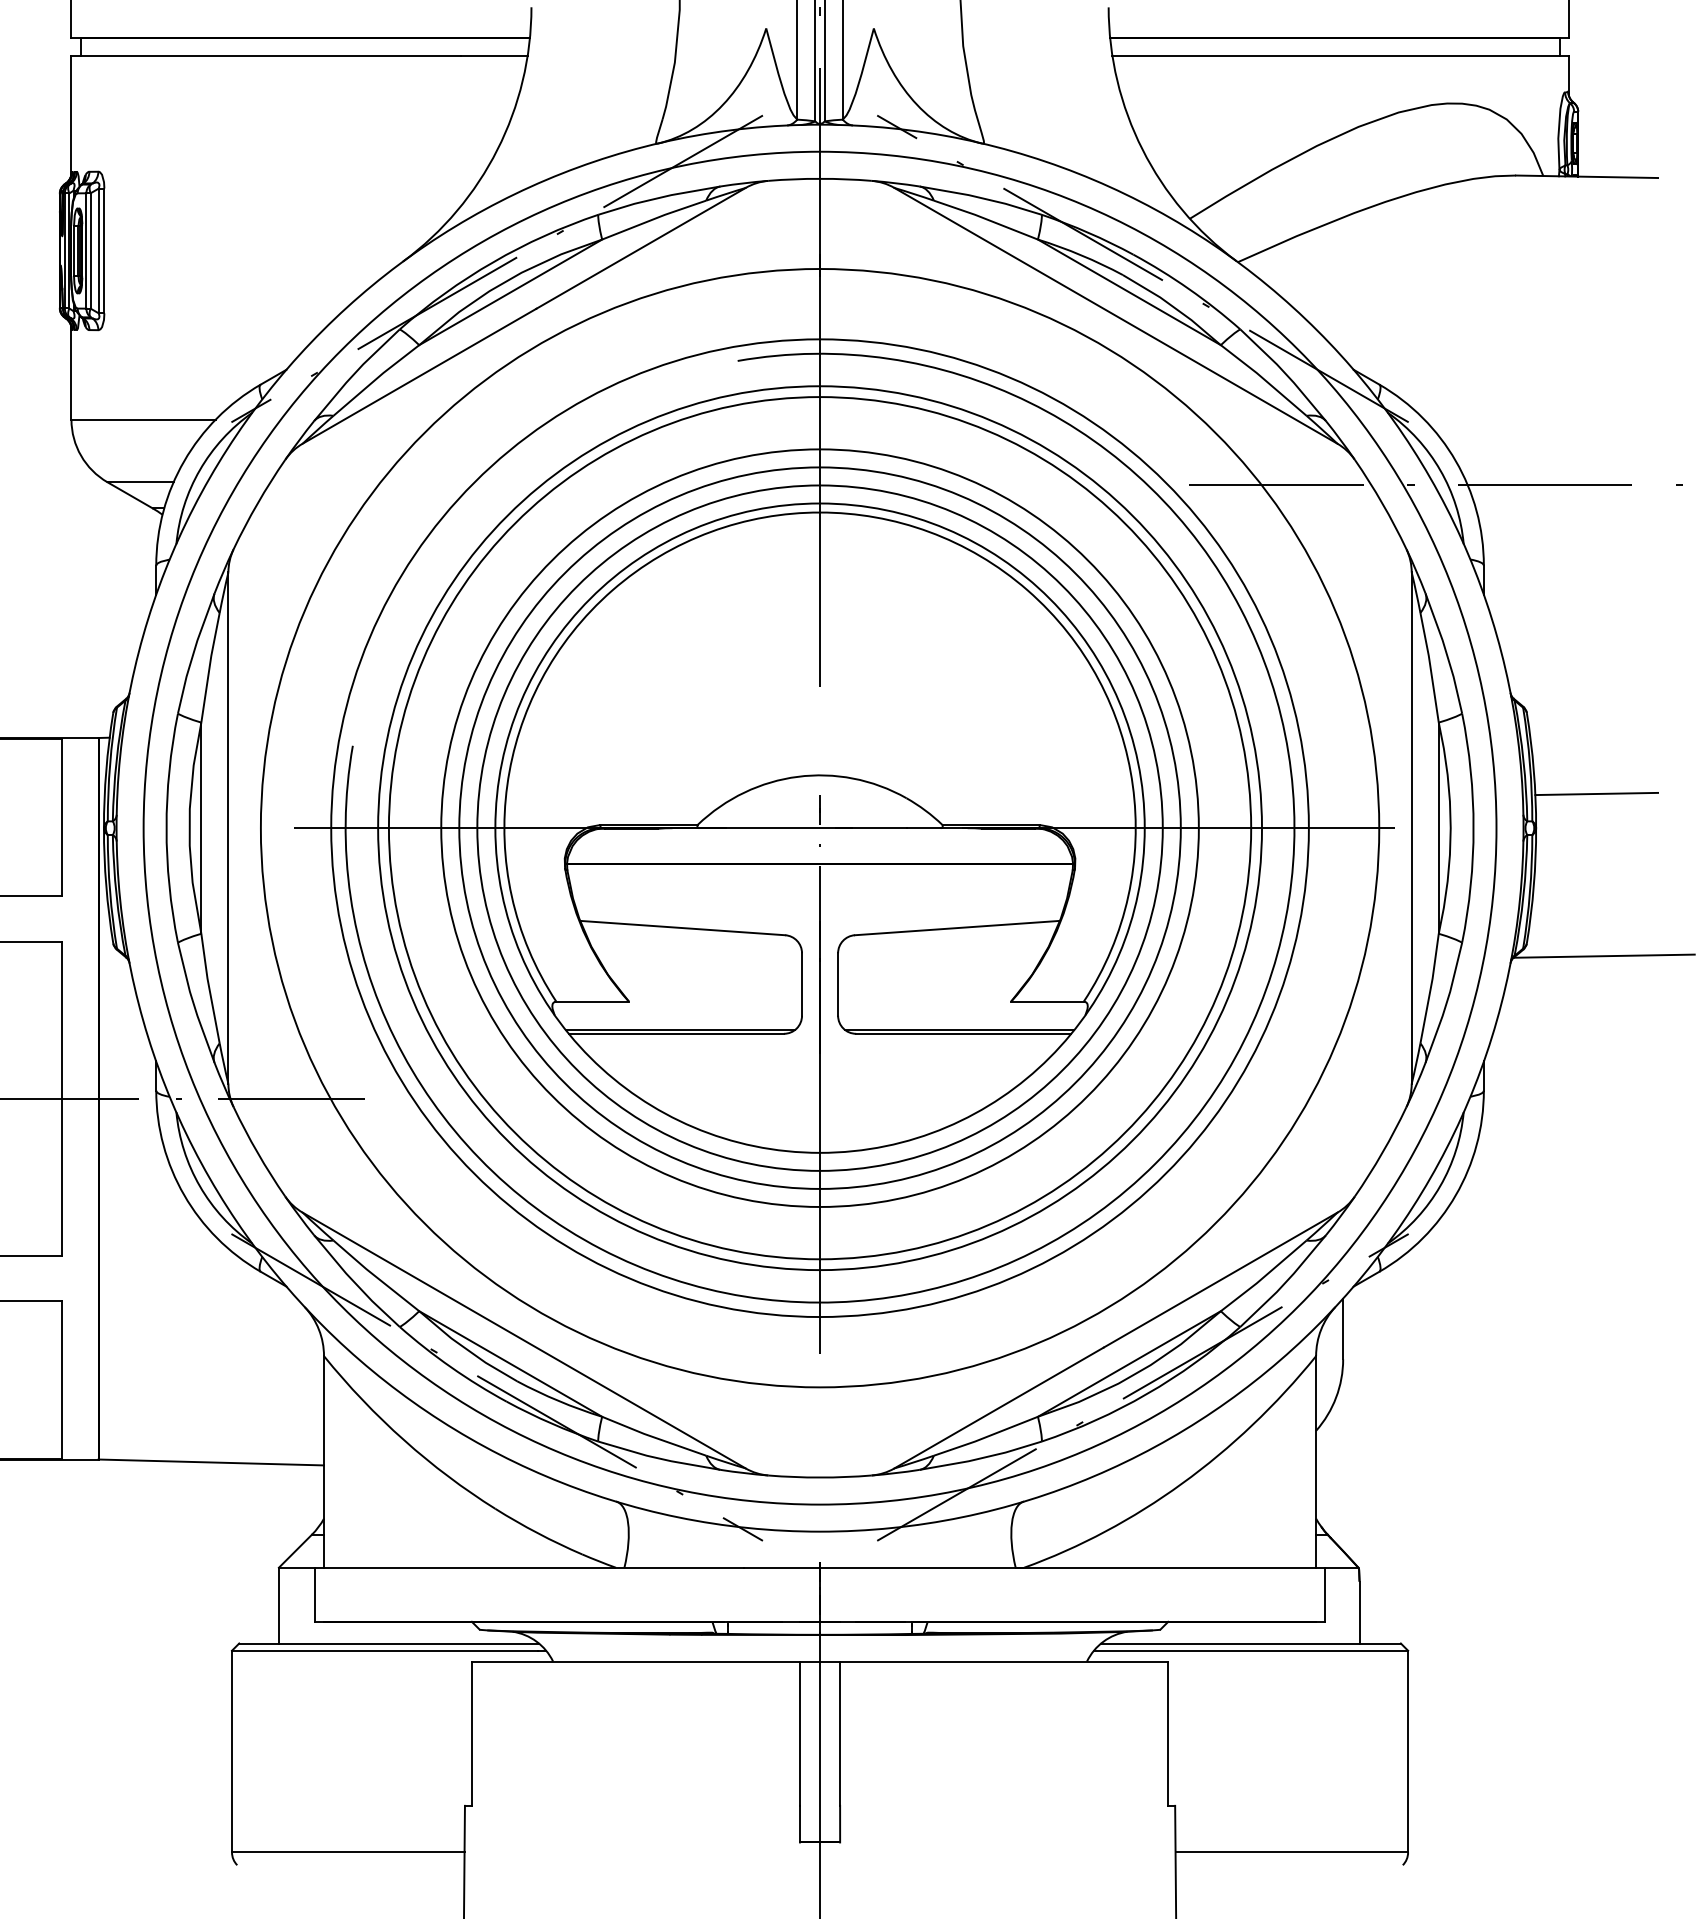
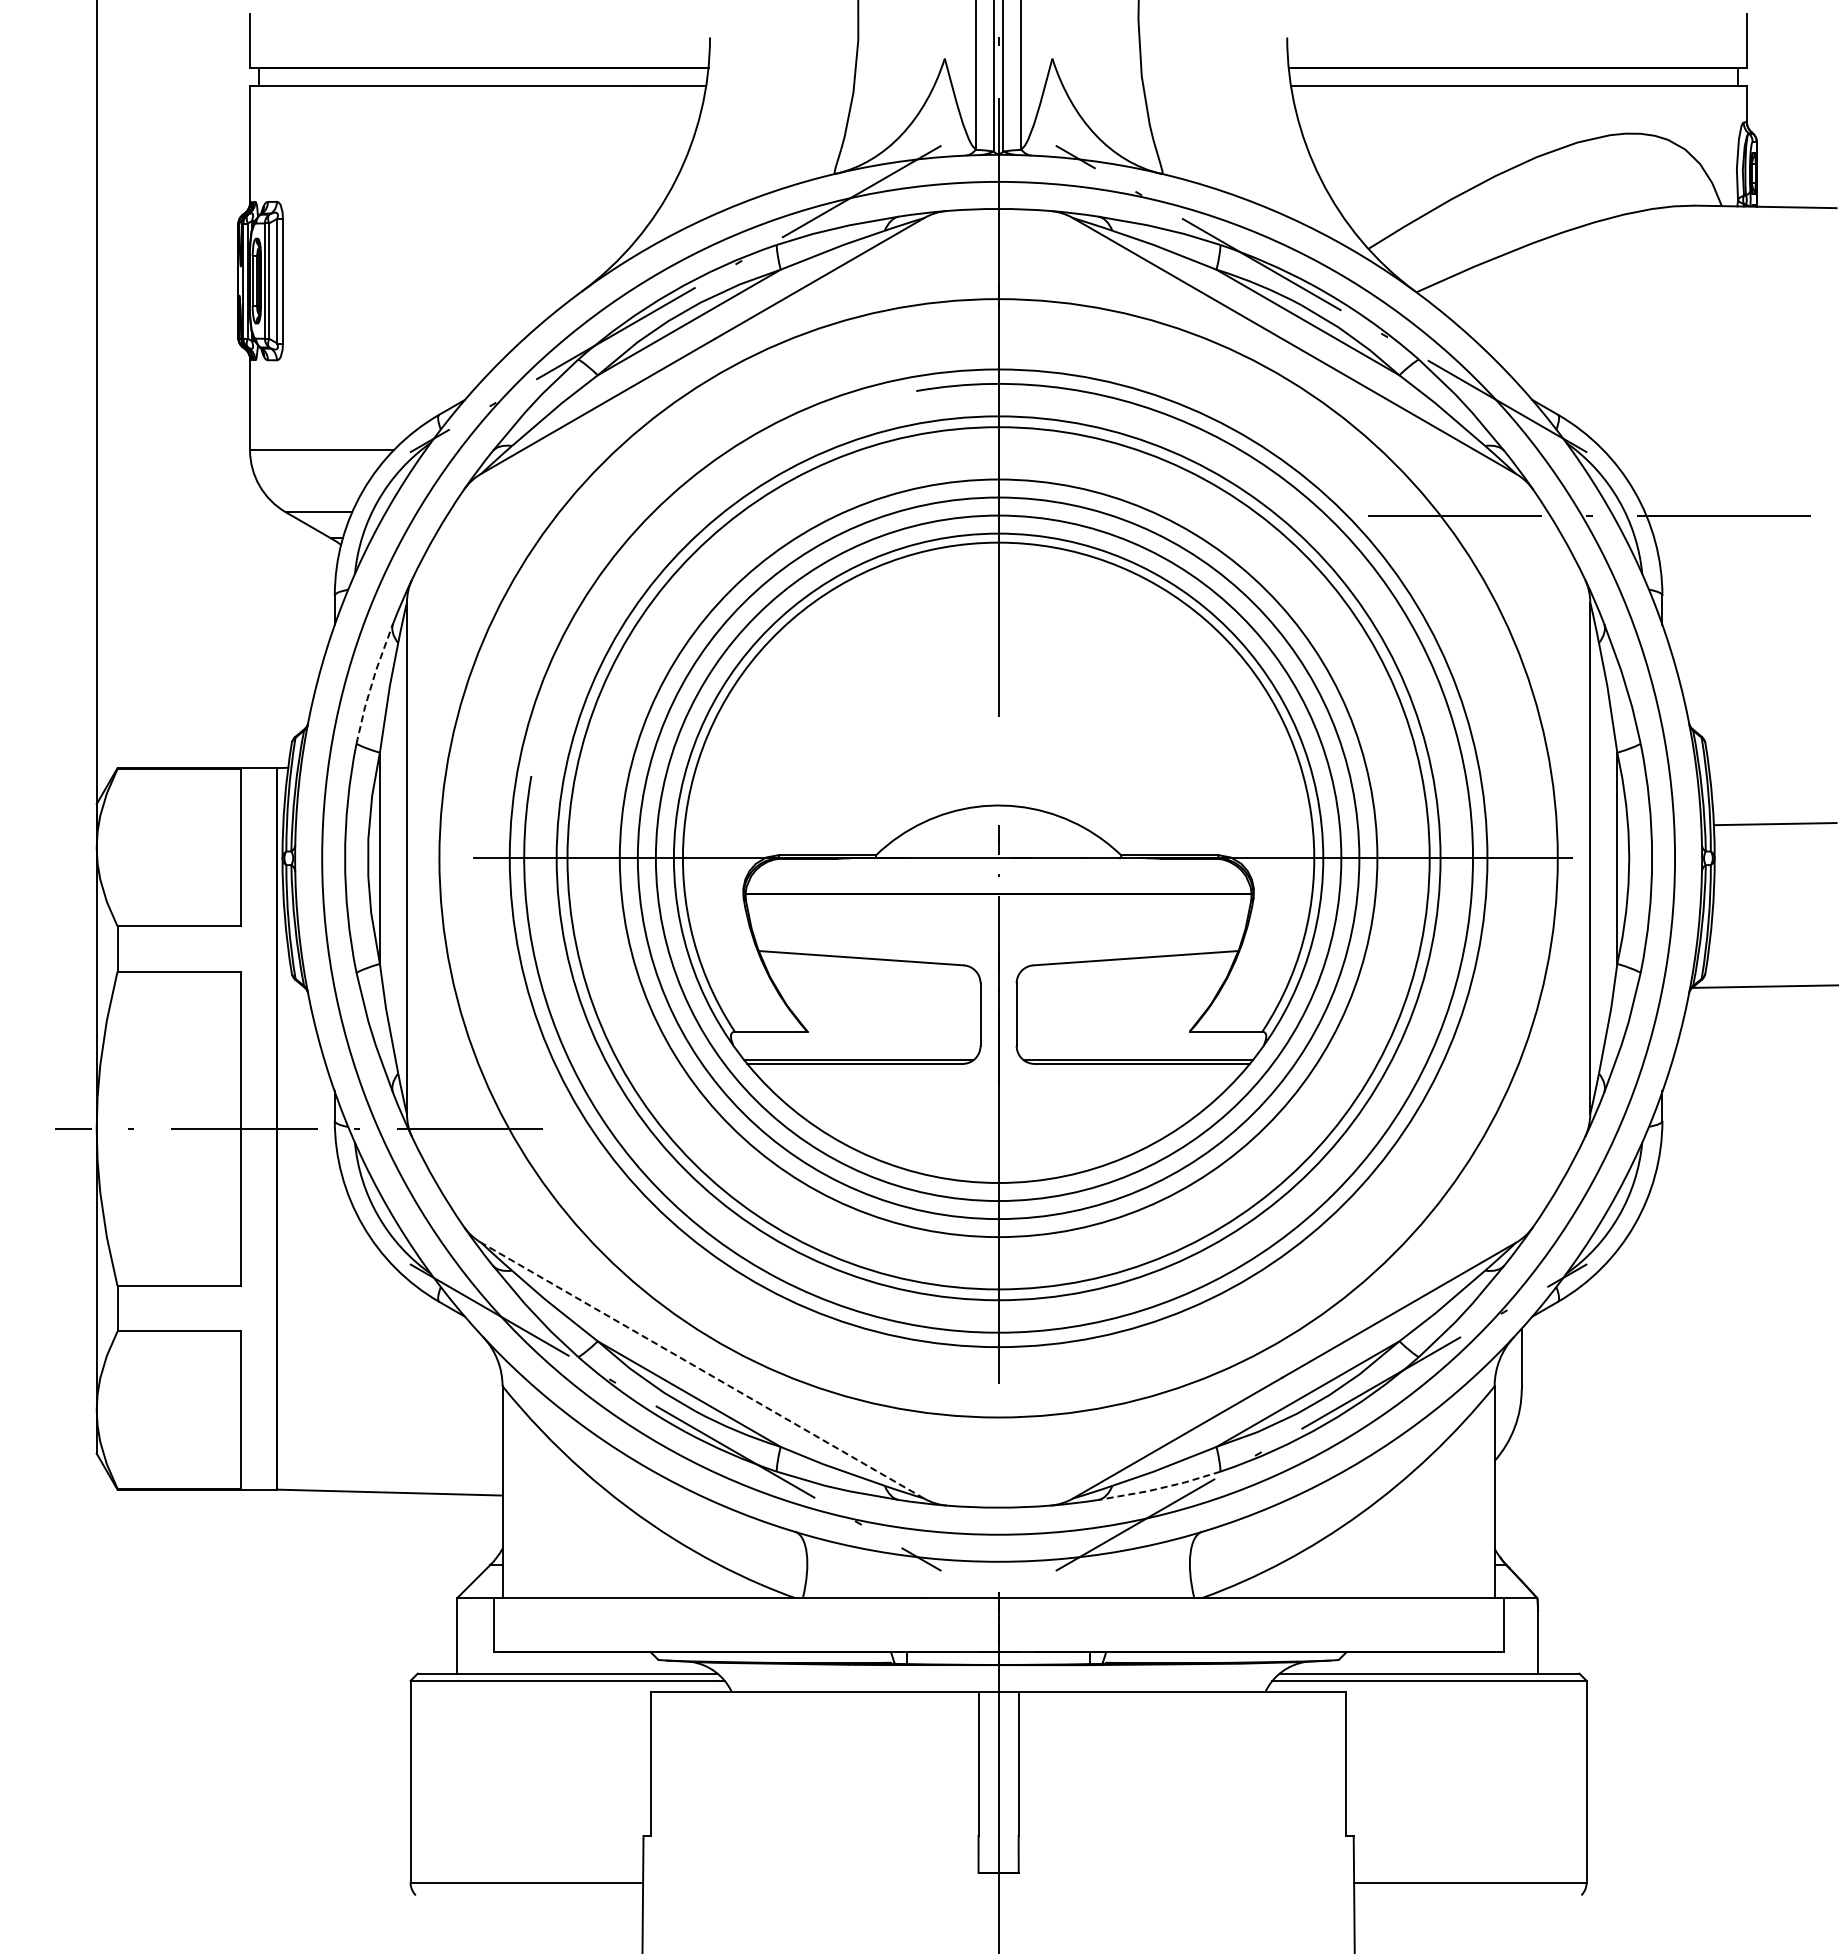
line: (193, 652) -> (372, 682), solid -> dashed
line: (523, 1340) -> (702, 1370), solid -> dashed
line: (980, 1458) -> (1159, 1488), solid -> dashed

